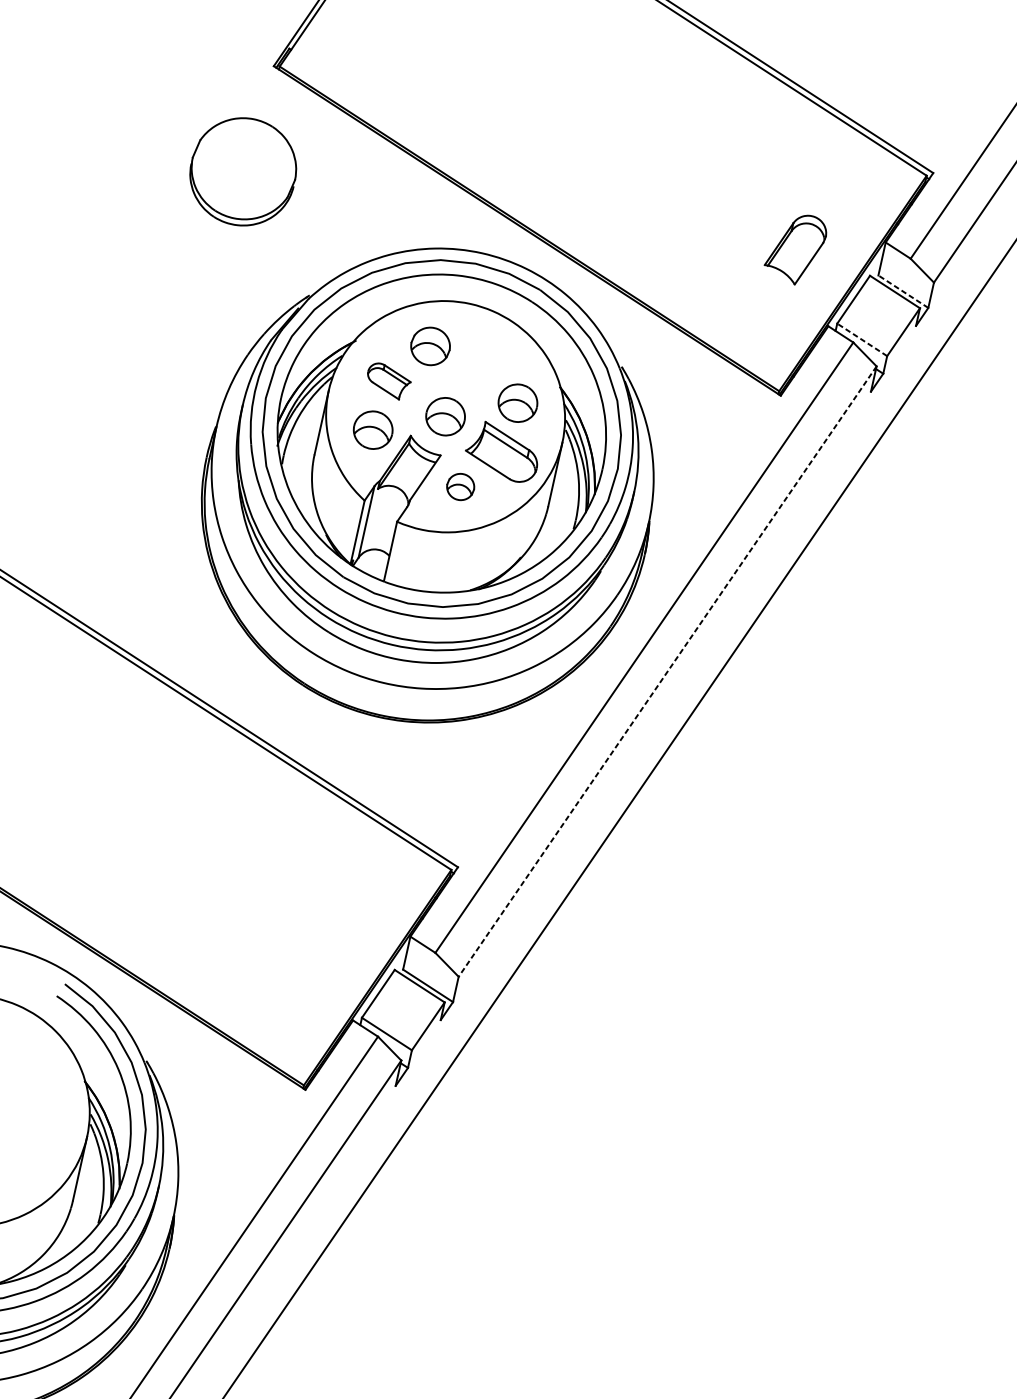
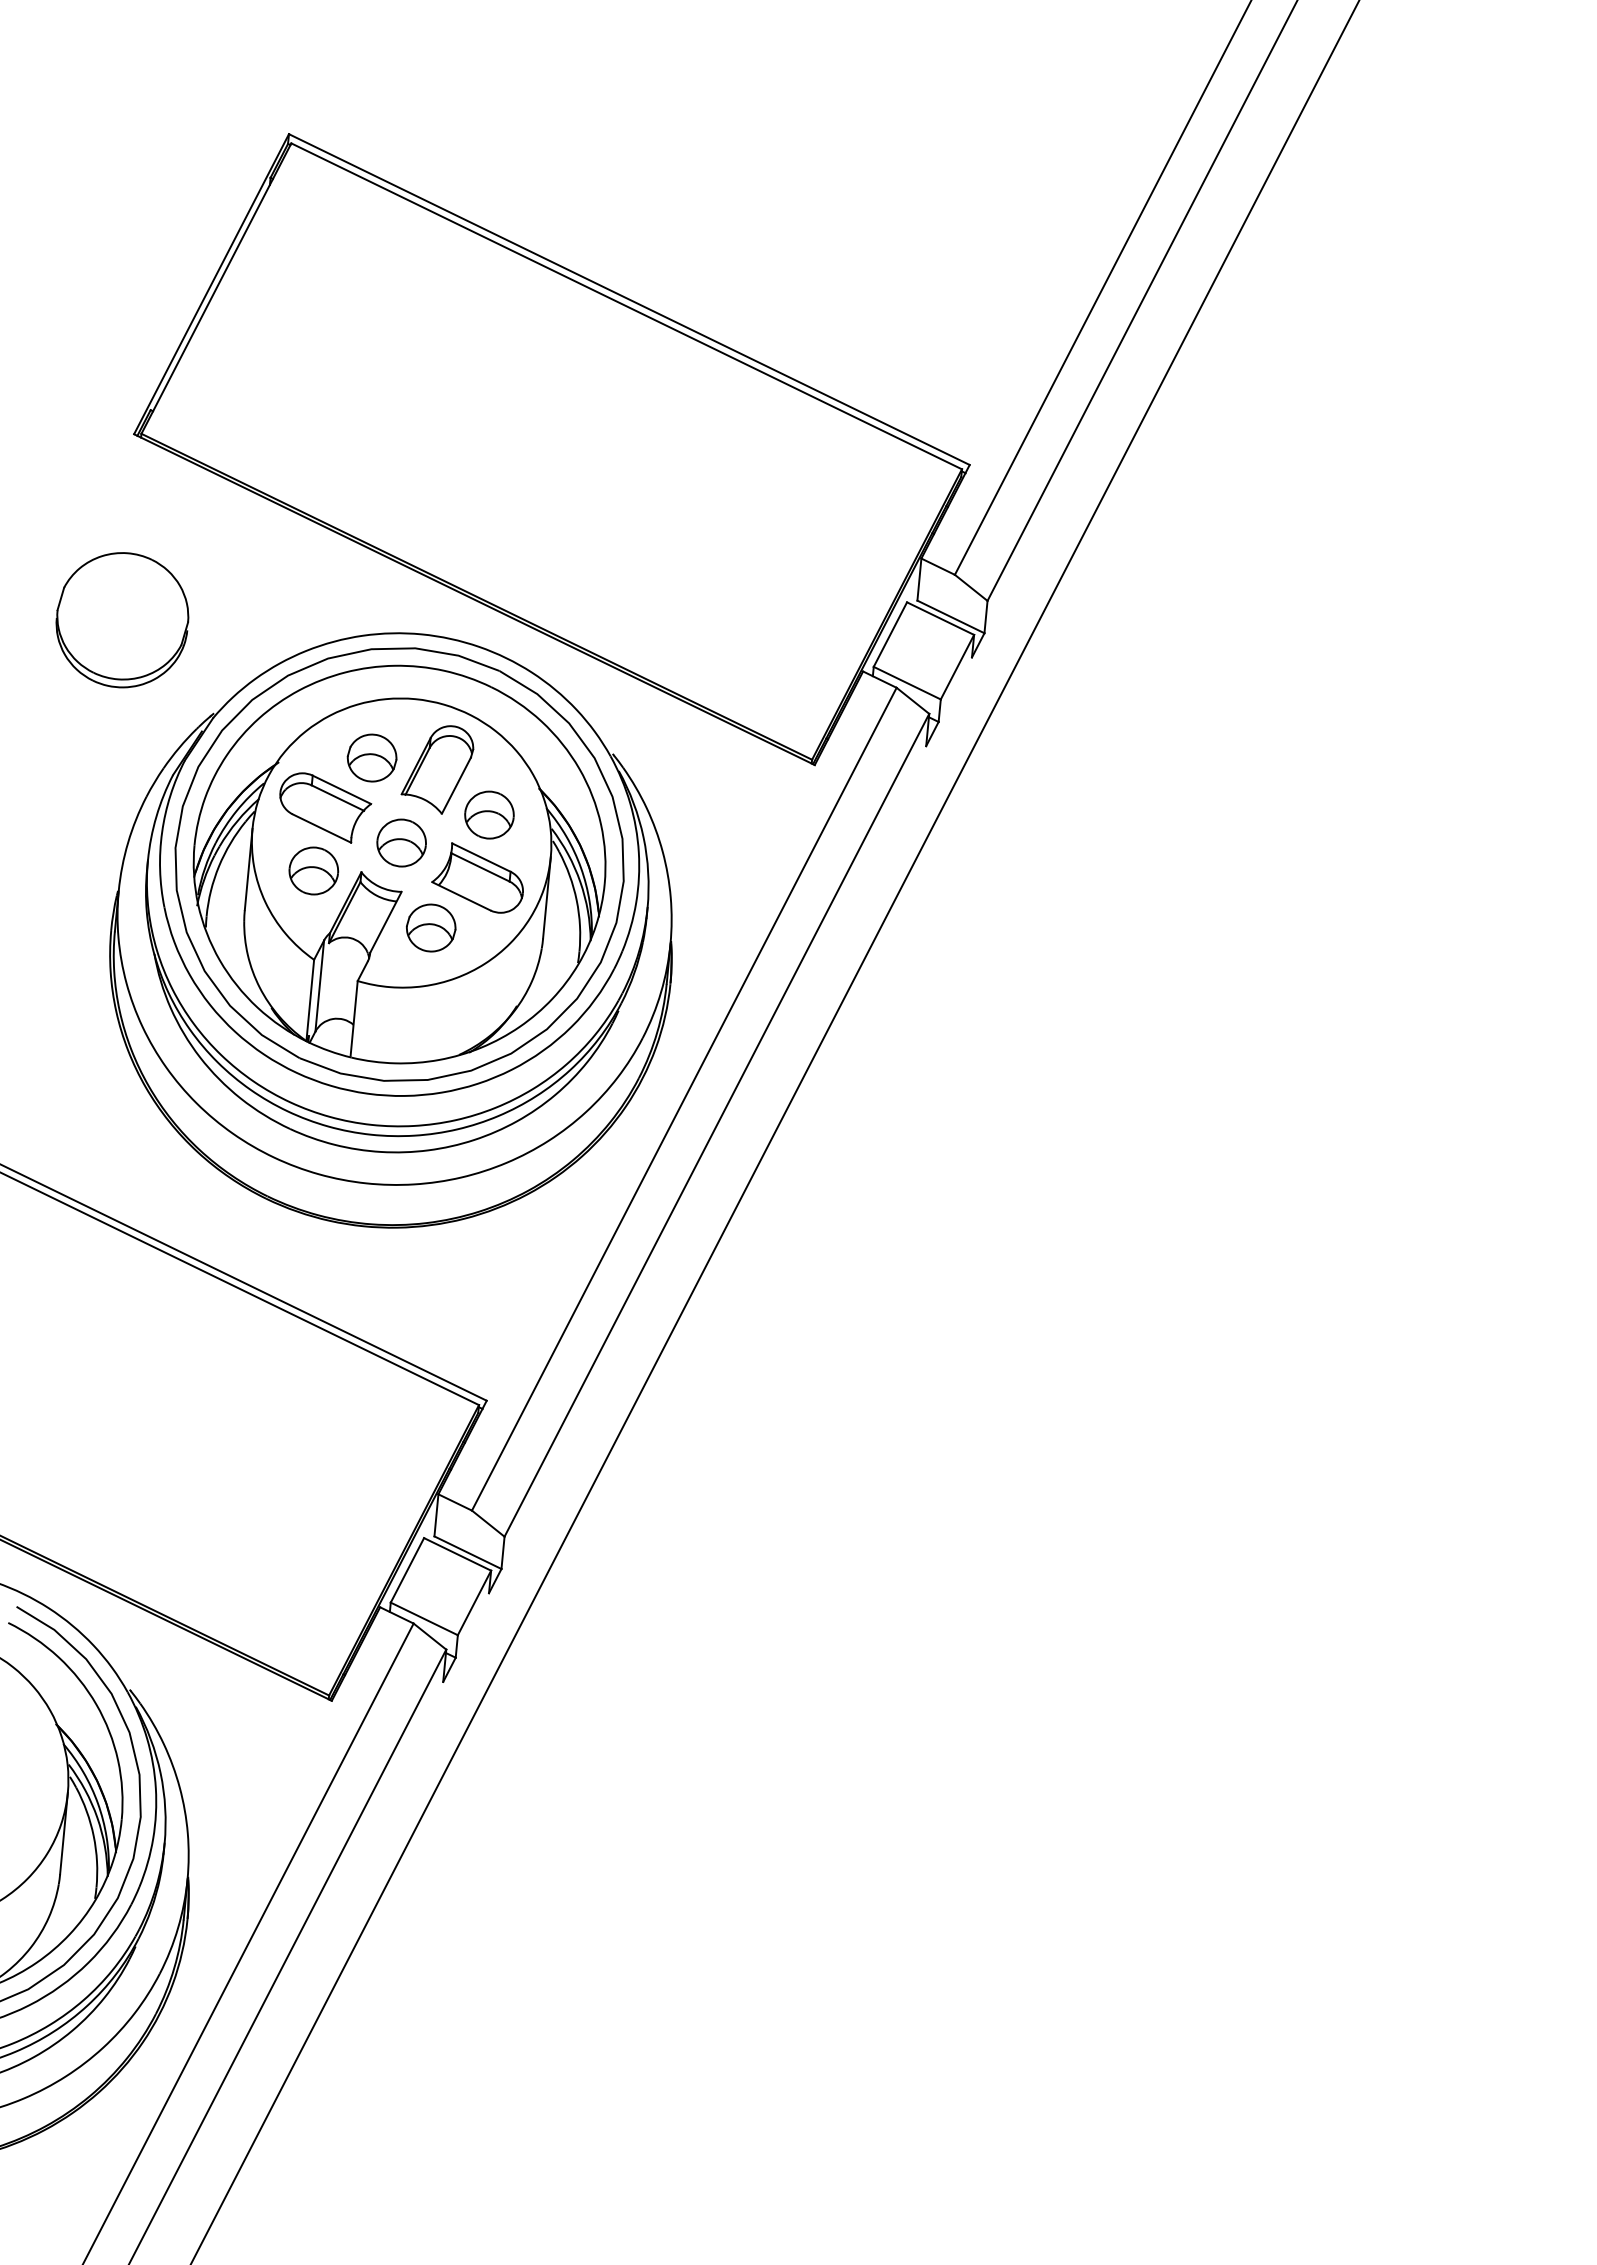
part: (243, 172) -> (122, 620), moved
part: (795, 248) -> (437, 769), moved
line: (903, 291) -> (950, 616), dashed -> solid
line: (861, 339) -> (906, 682), dashed -> solid
part: (388, 381) -> (325, 807), size x1.67
part: (460, 486) -> (431, 927), size x1.43
line: (667, 671) -> (716, 1125), dashed -> solid

